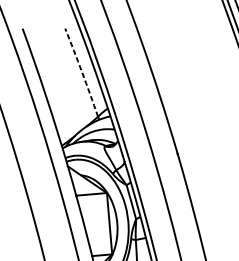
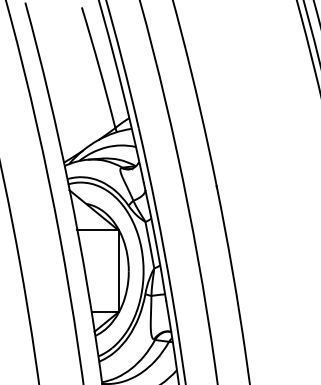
arc: (82, 72) -> (99, 67), dashed -> solid

